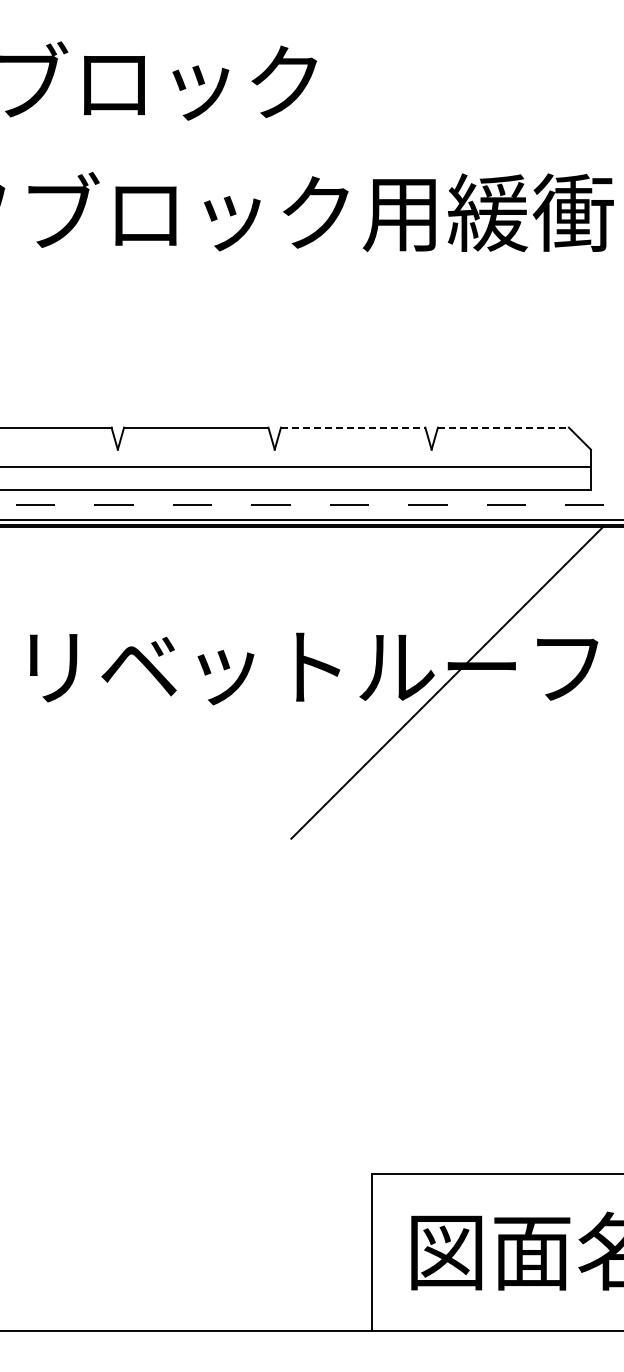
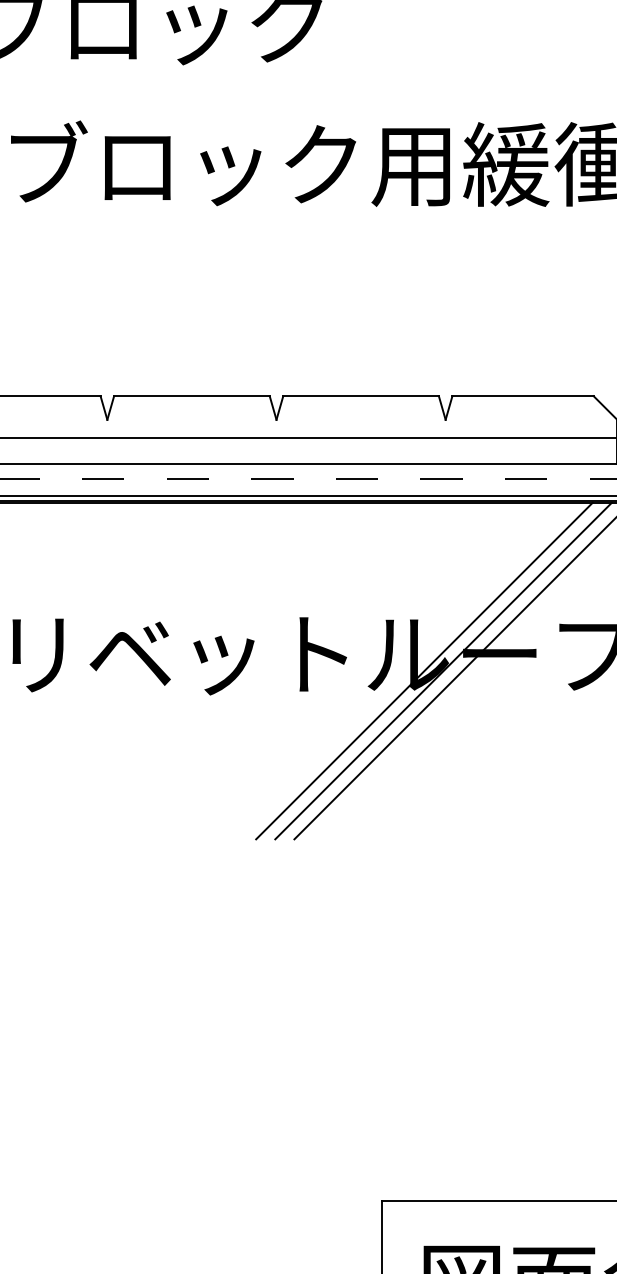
line: (353, 427) -> (361, 396), dashed -> solid
line: (503, 427) -> (523, 396), dashed -> solid
line: (411, 682) -> (423, 670), added
line: (429, 682) -> (443, 670), added

